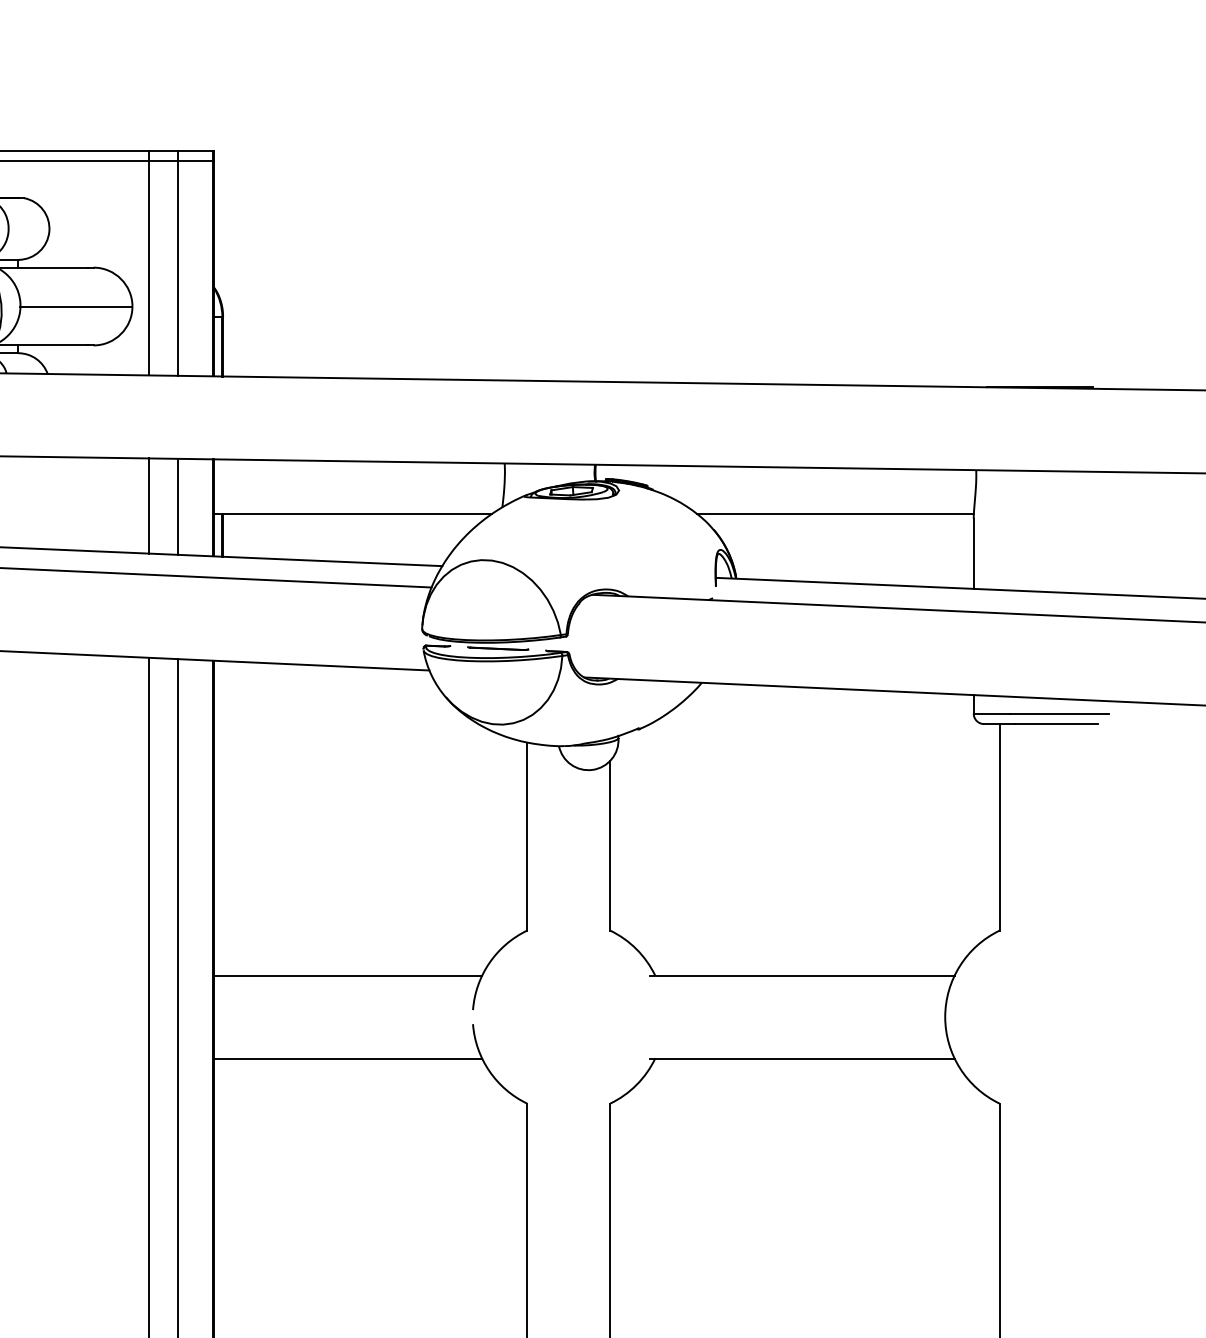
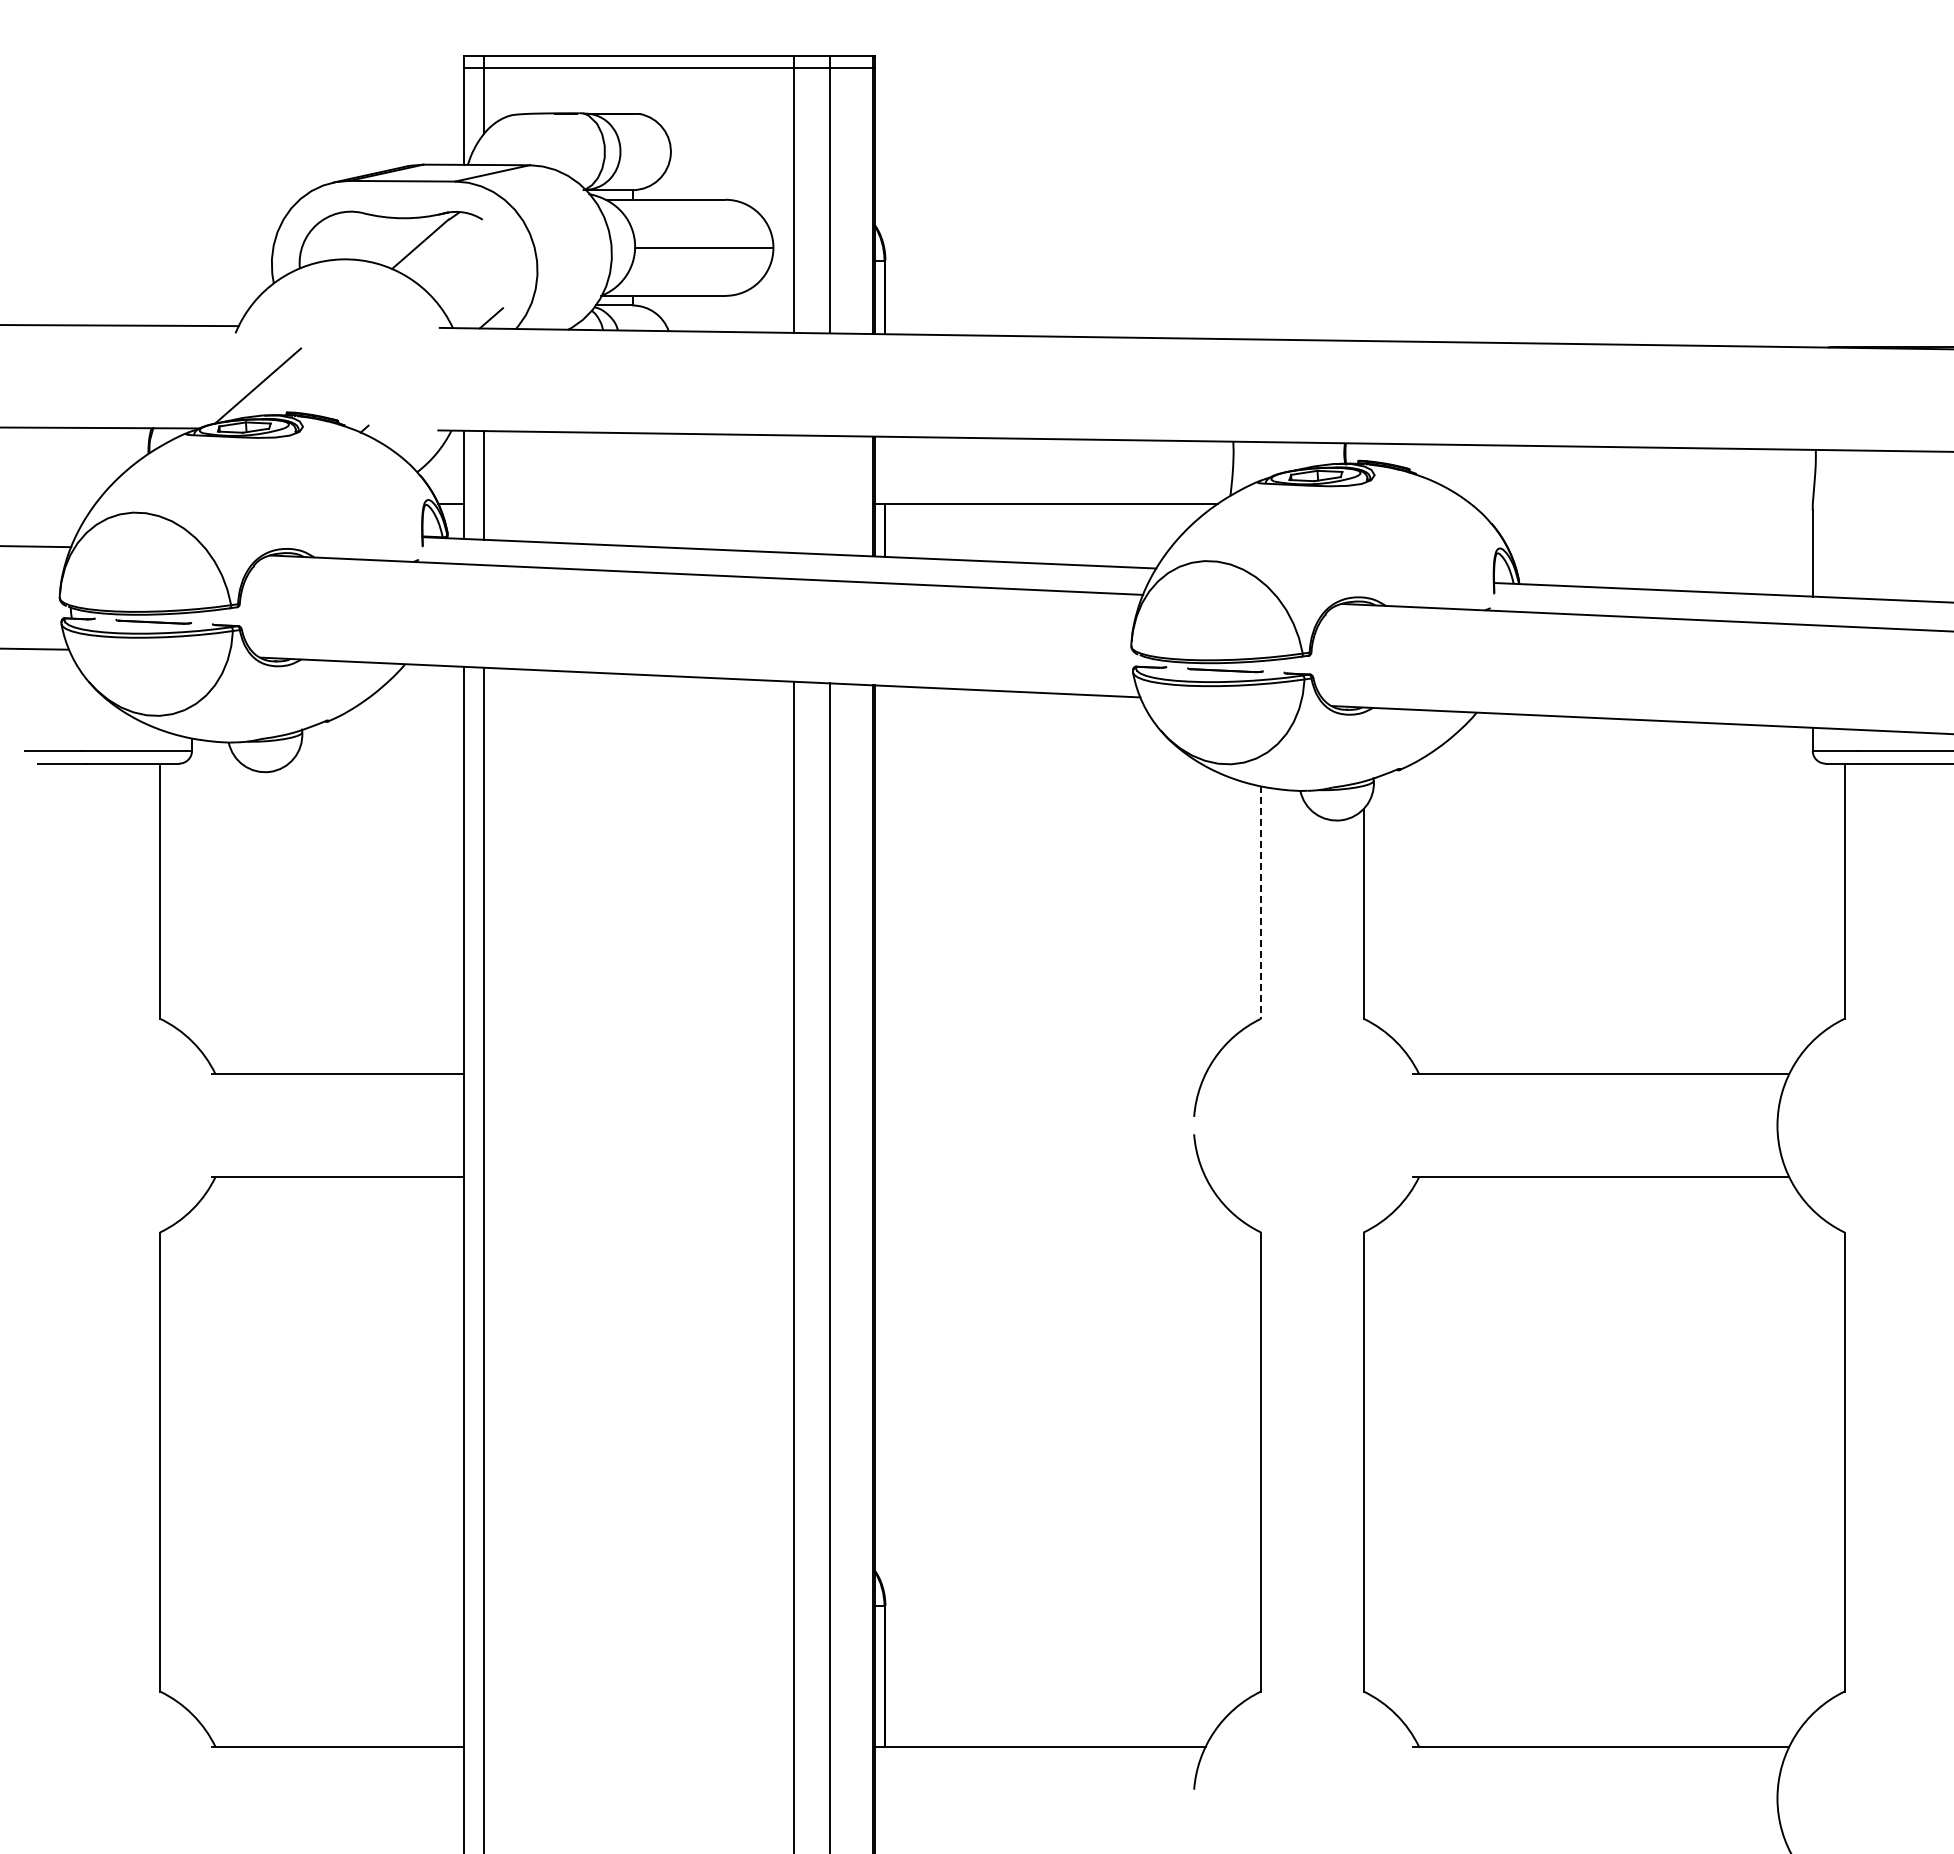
line: (148, 506) -> (793, 494), removed
line: (178, 507) -> (830, 495), removed
line: (835, 514) -> (1641, 504), removed
line: (527, 837) -> (1261, 903), solid -> dashed
line: (347, 975) -> (1039, 1074), removed
line: (347, 1058) -> (1039, 1176), removed

